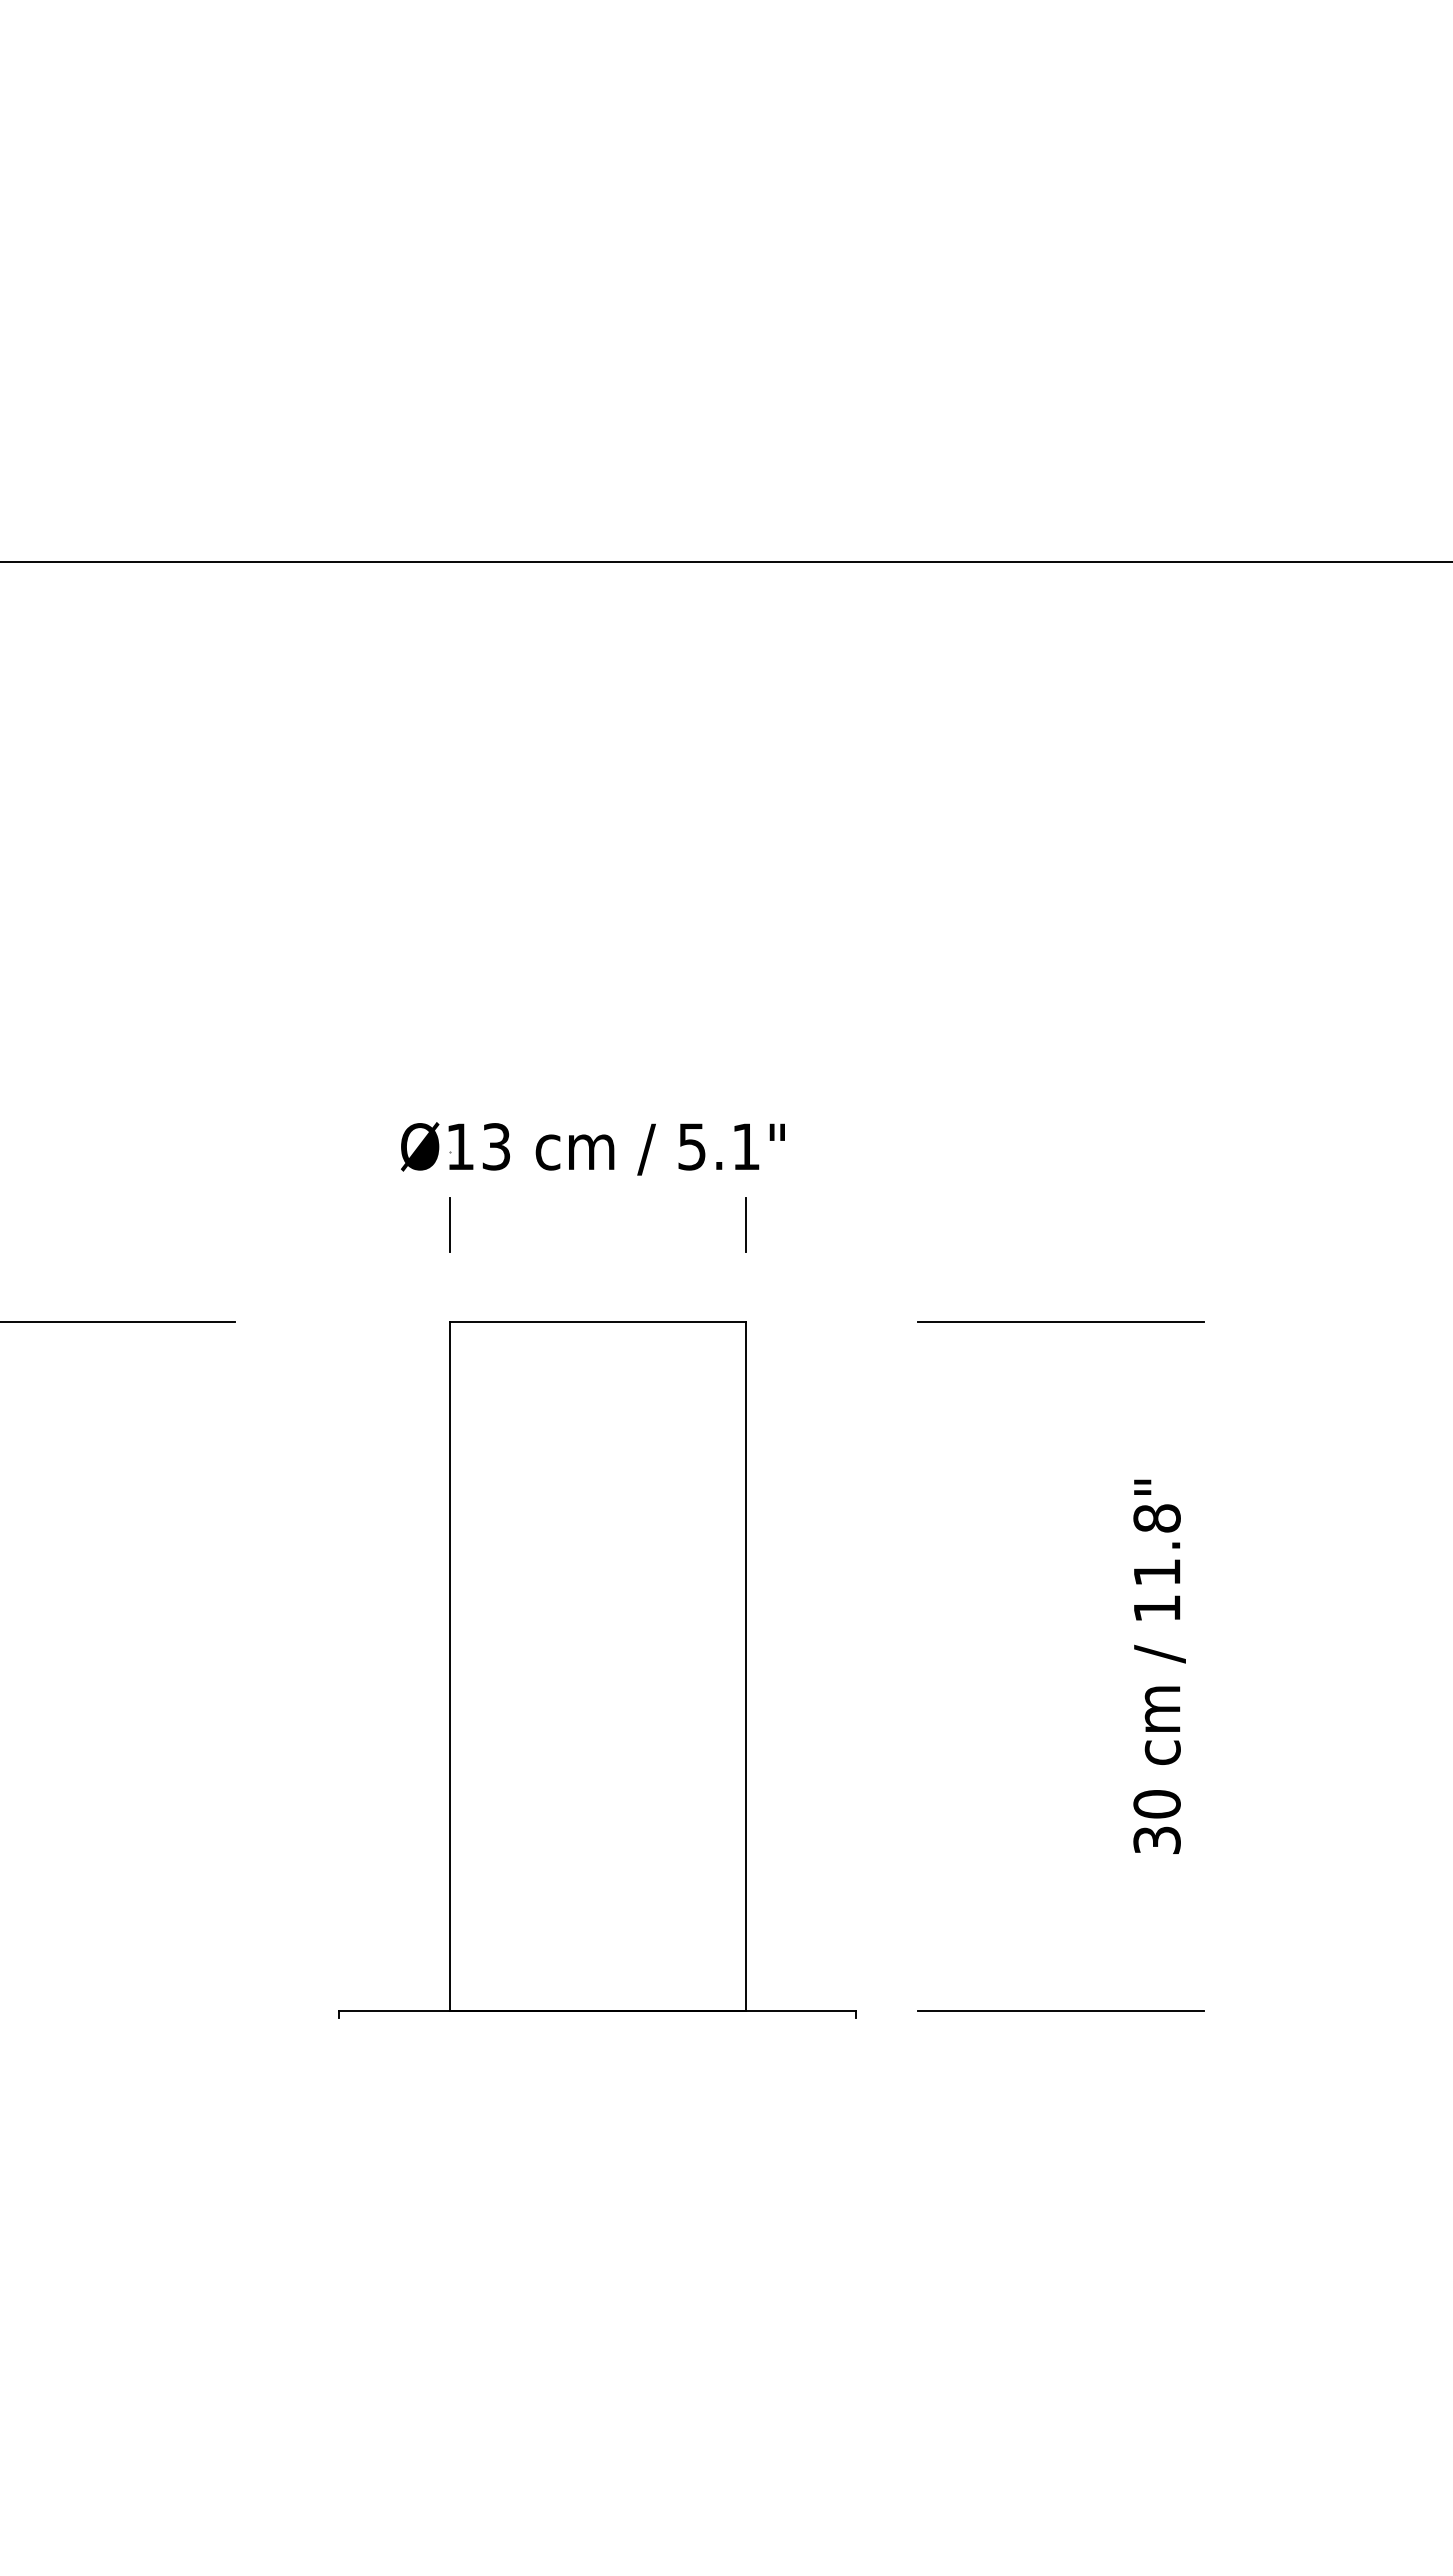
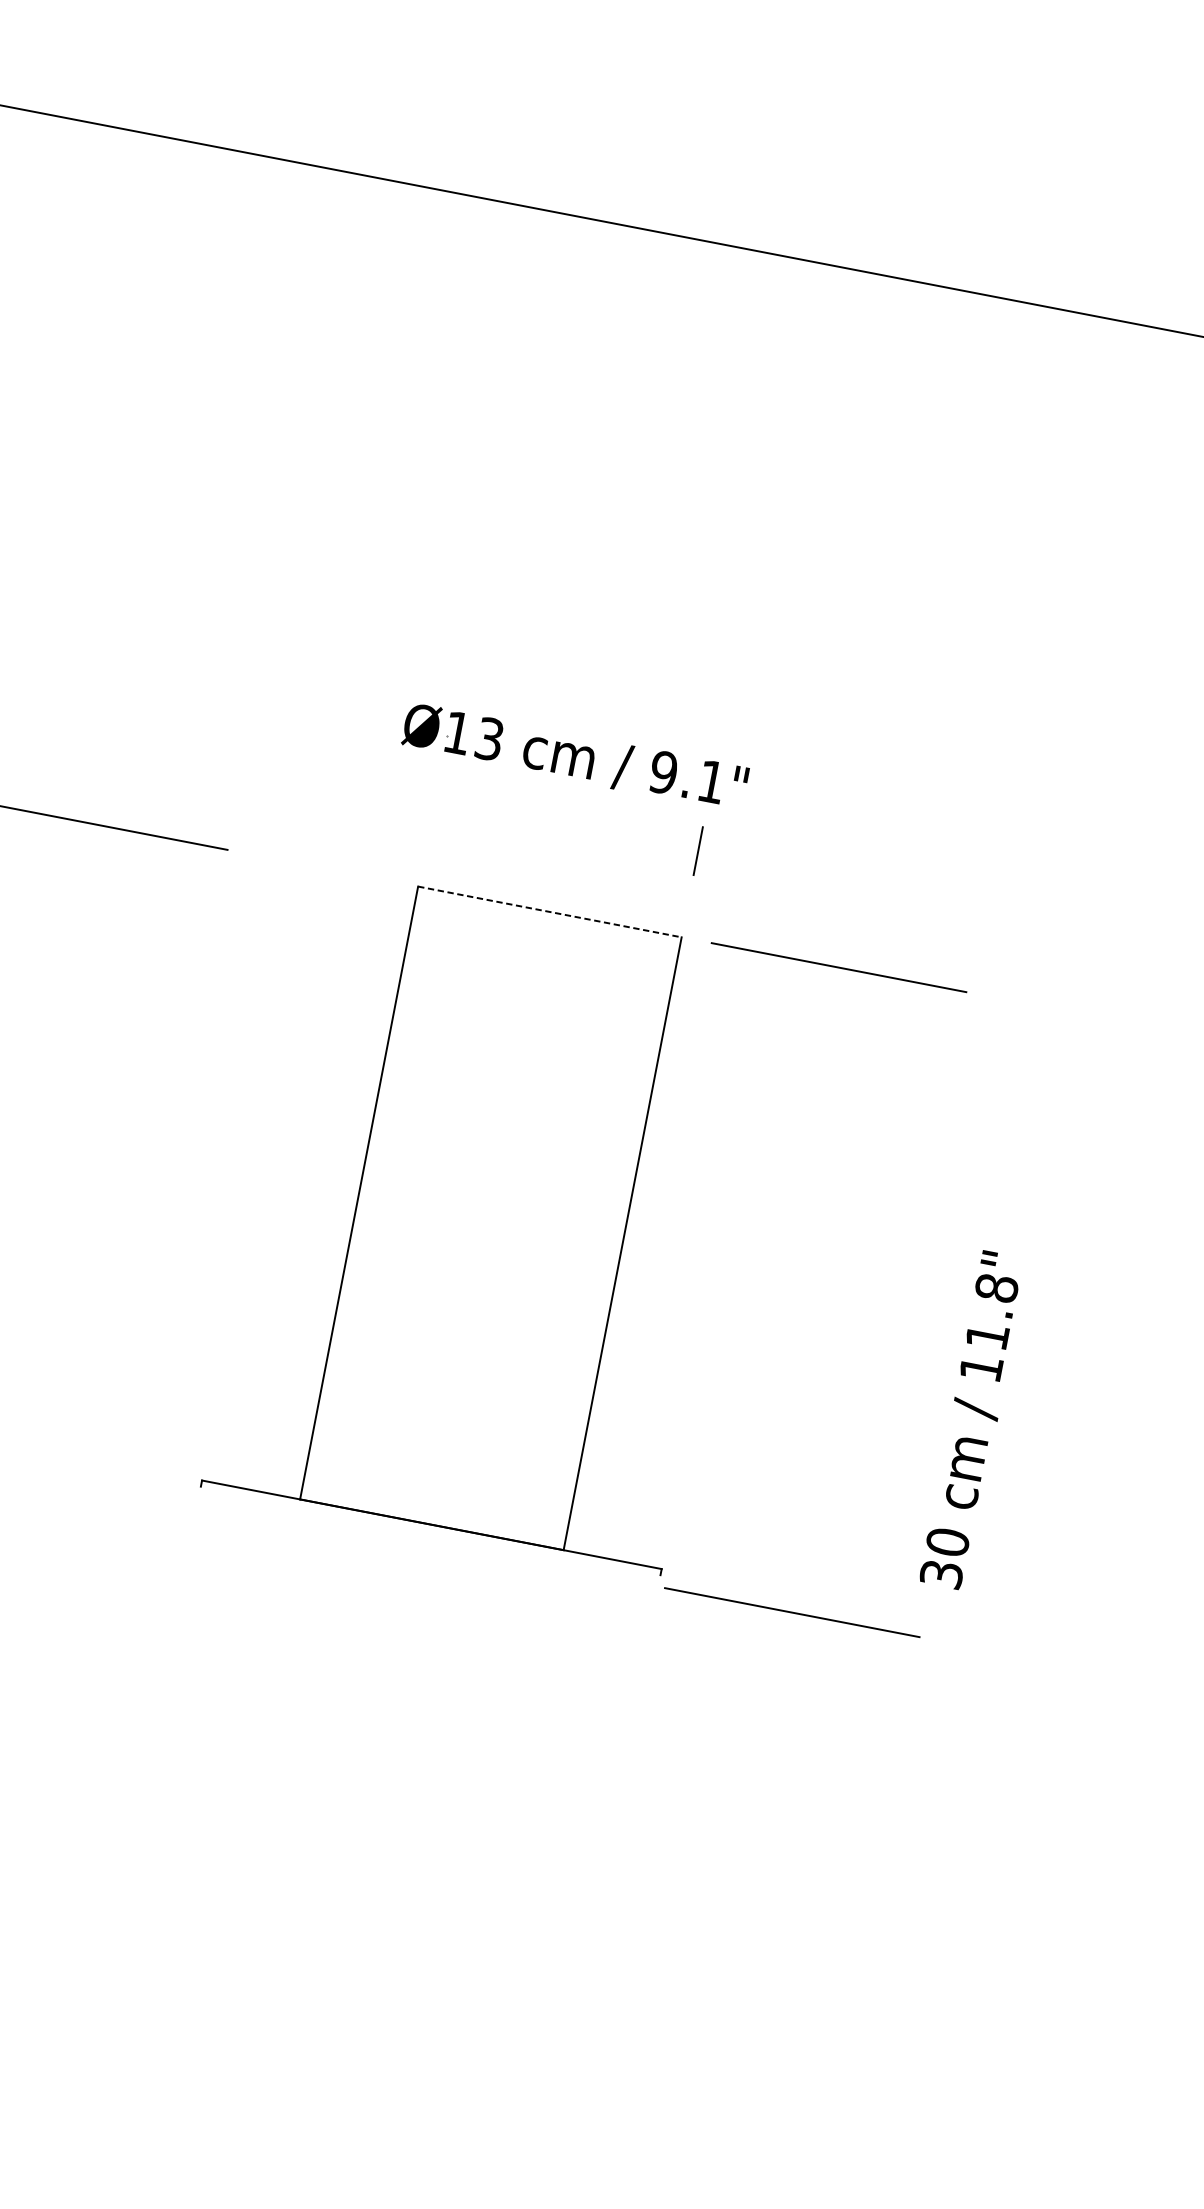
text: (691, 1146) -> (663, 772), 5.1" -> 9.1"
line: (449, 1224) -> (434, 800), removed
line: (598, 1321) -> (550, 911), solid -> dashed
line: (1060, 1321) -> (838, 967), moved
text: (1159, 1666) -> (973, 1420), moved
line: (1060, 2010) -> (791, 1612), moved

